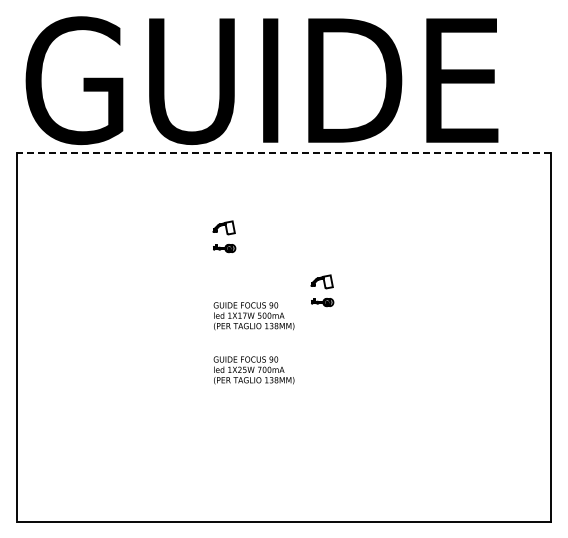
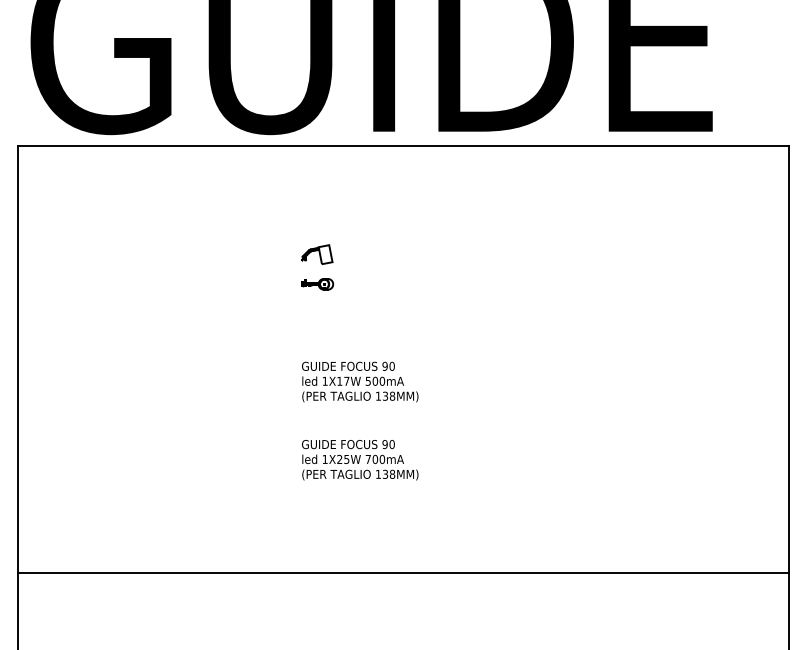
line: (283, 152) -> (402, 145), dashed -> solid
part: (322, 290) -> (458, 344), removed
line: (283, 448) -> (402, 572), added

